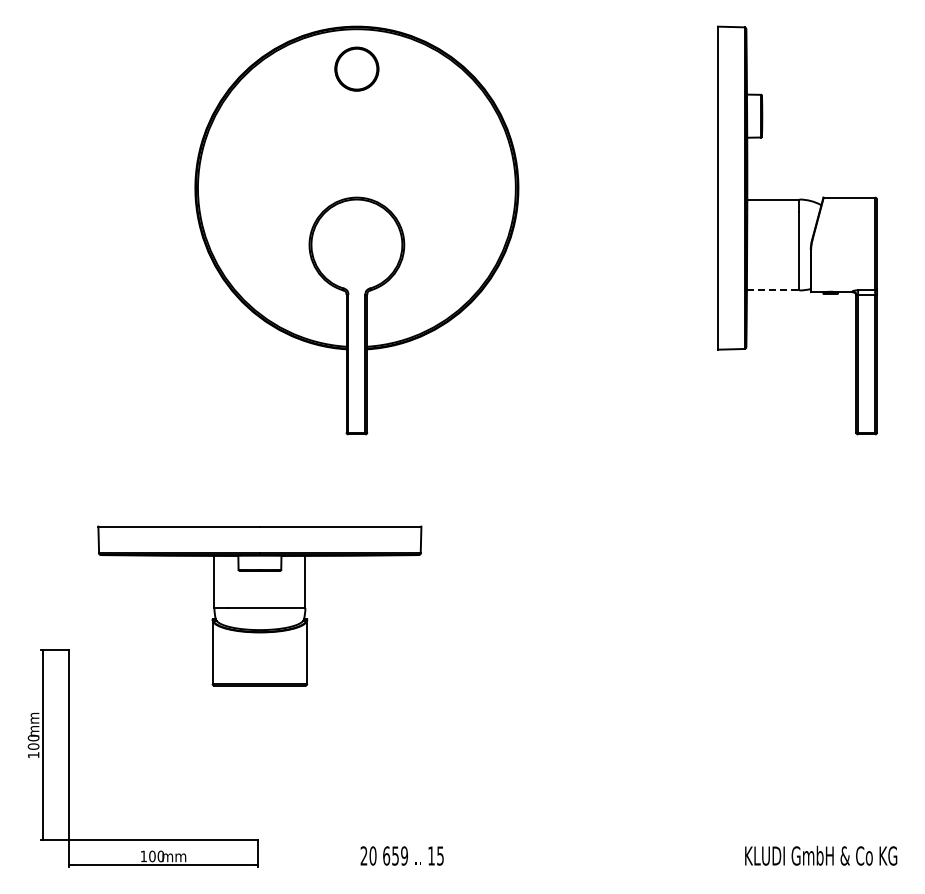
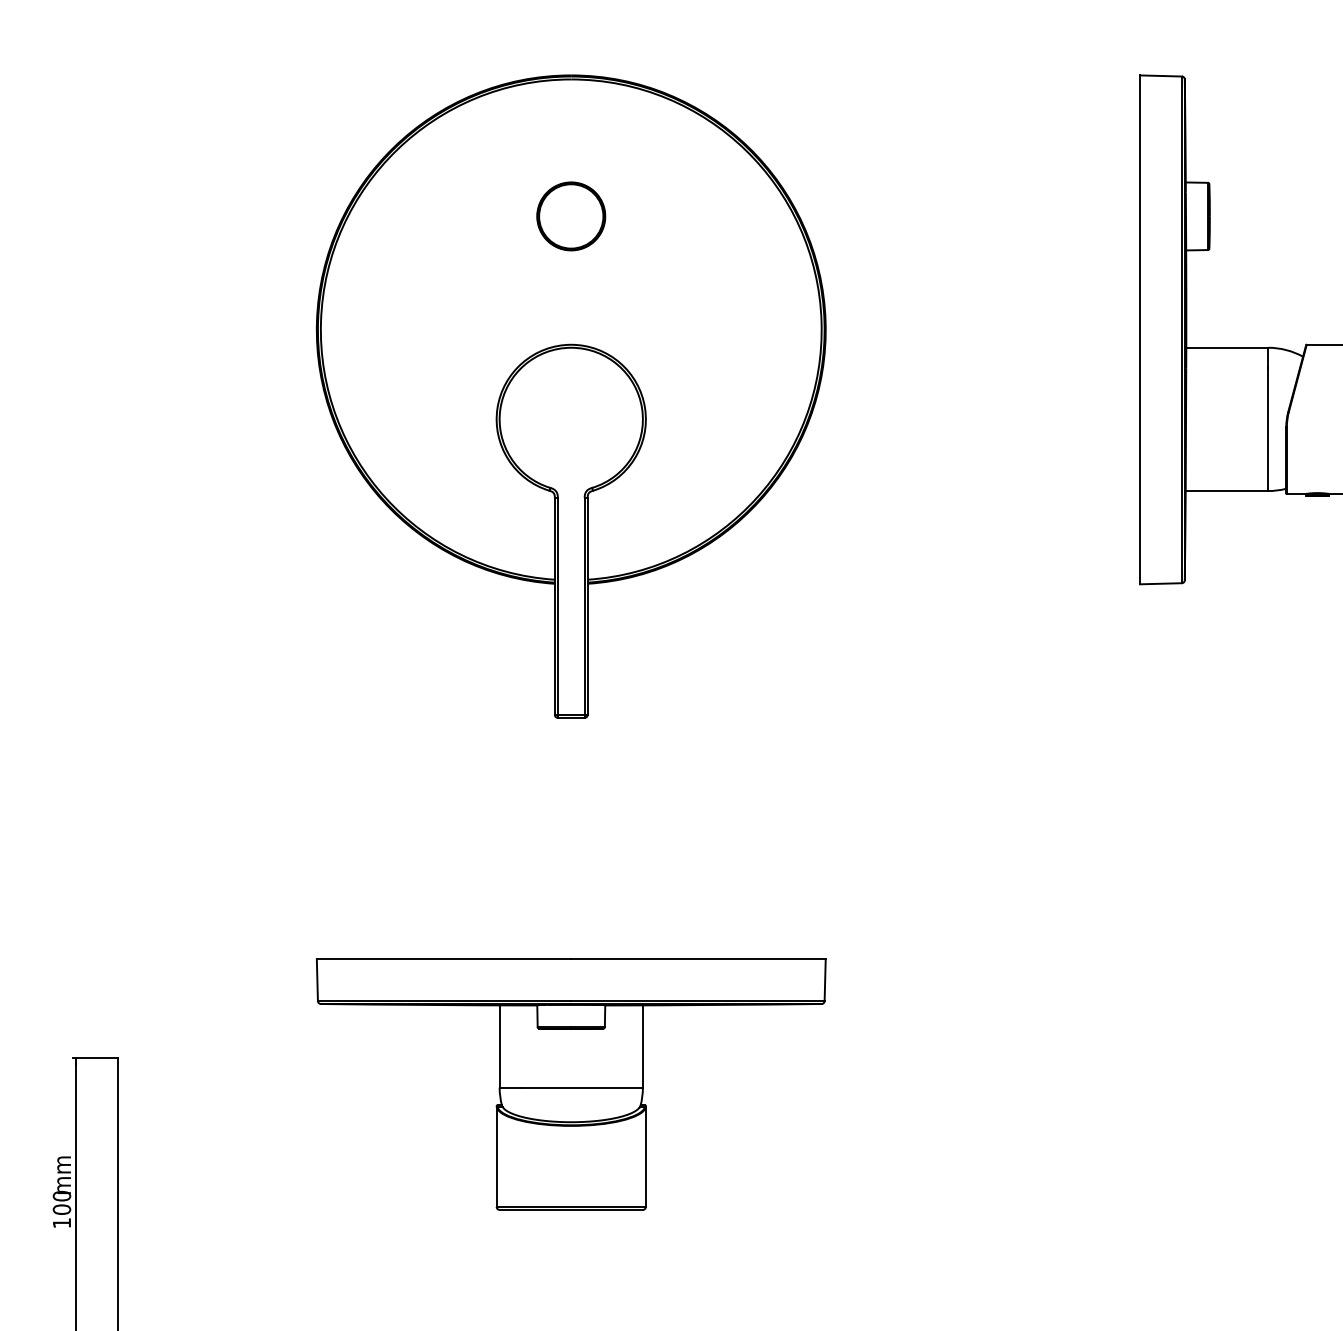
part: (356, 68) -> (570, 215), moved
line: (773, 290) -> (1227, 491), dashed -> solid
part: (259, 605) -> (570, 1083), moved

